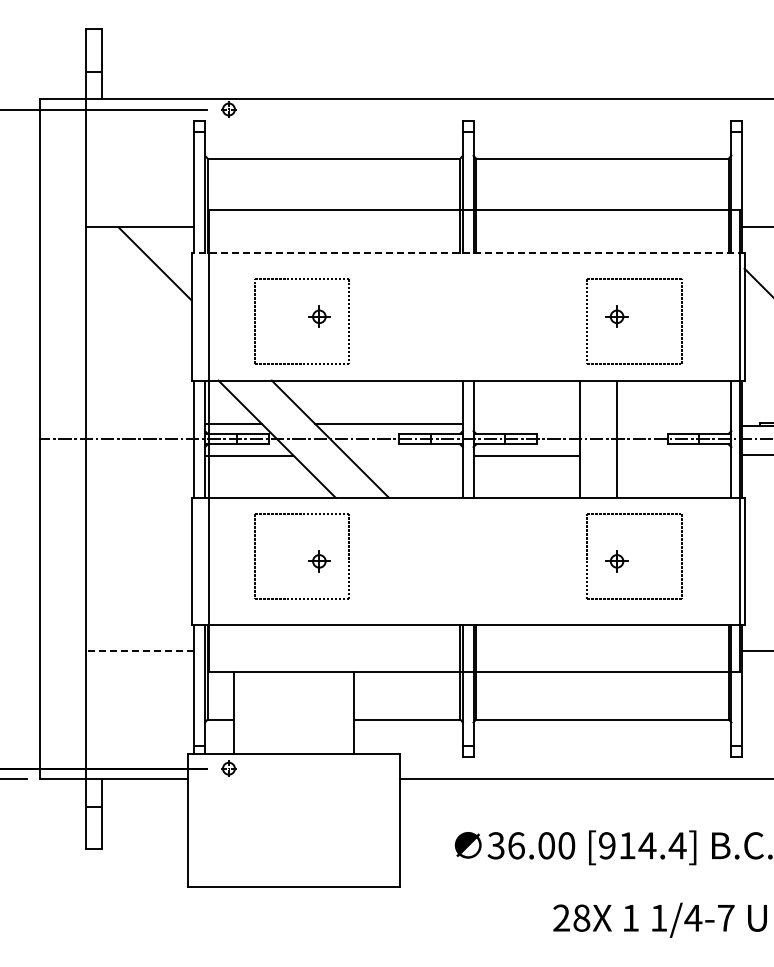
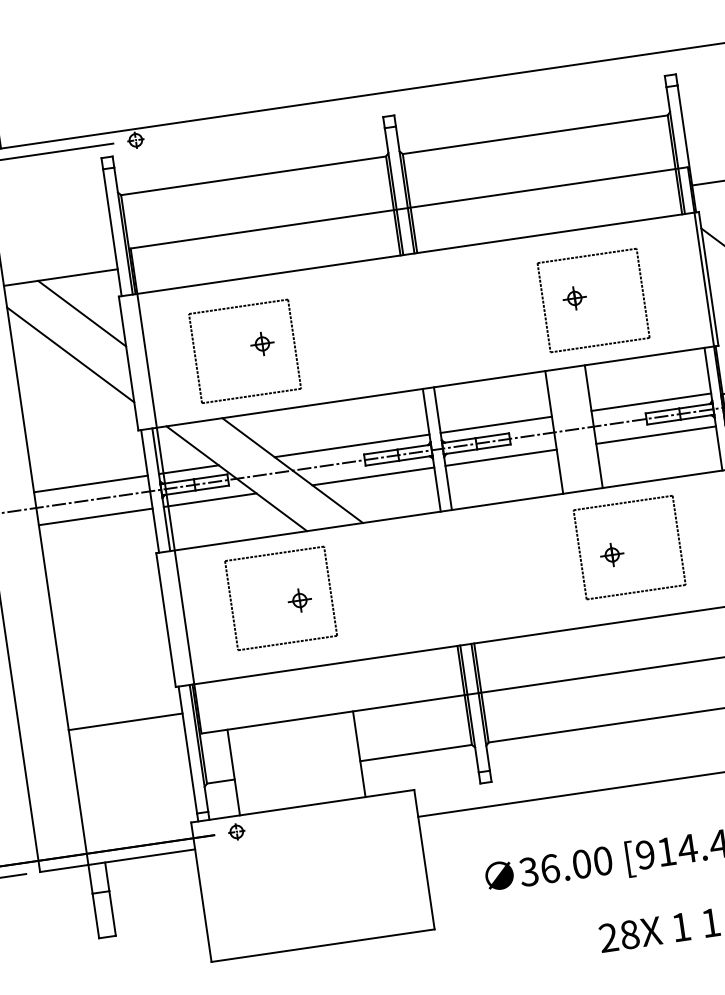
line: (467, 253) -> (408, 254), dashed -> solid
line: (138, 300) -> (70, 354), added
line: (140, 424) -> (91, 484), added
line: (526, 424) -> (496, 425), added
line: (674, 424) -> (651, 402), added
line: (140, 455) -> (96, 516), added
line: (404, 455) -> (373, 476), added
line: (674, 455) -> (656, 435), added
line: (139, 650) -> (124, 721), dashed -> solid

